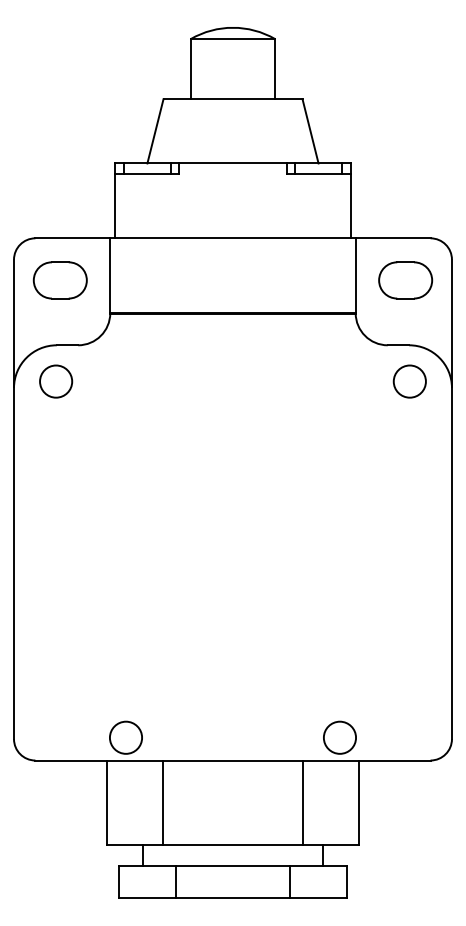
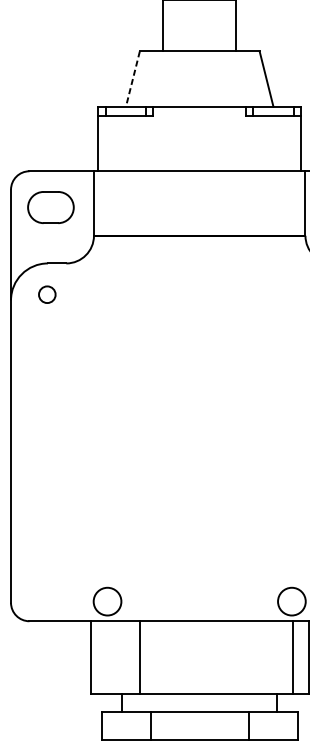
line: (155, 131) -> (132, 79), solid -> dashed
circle: (56, 381) -> (47, 294), size x0.6
line: (302, 802) -> (292, 657), moved

